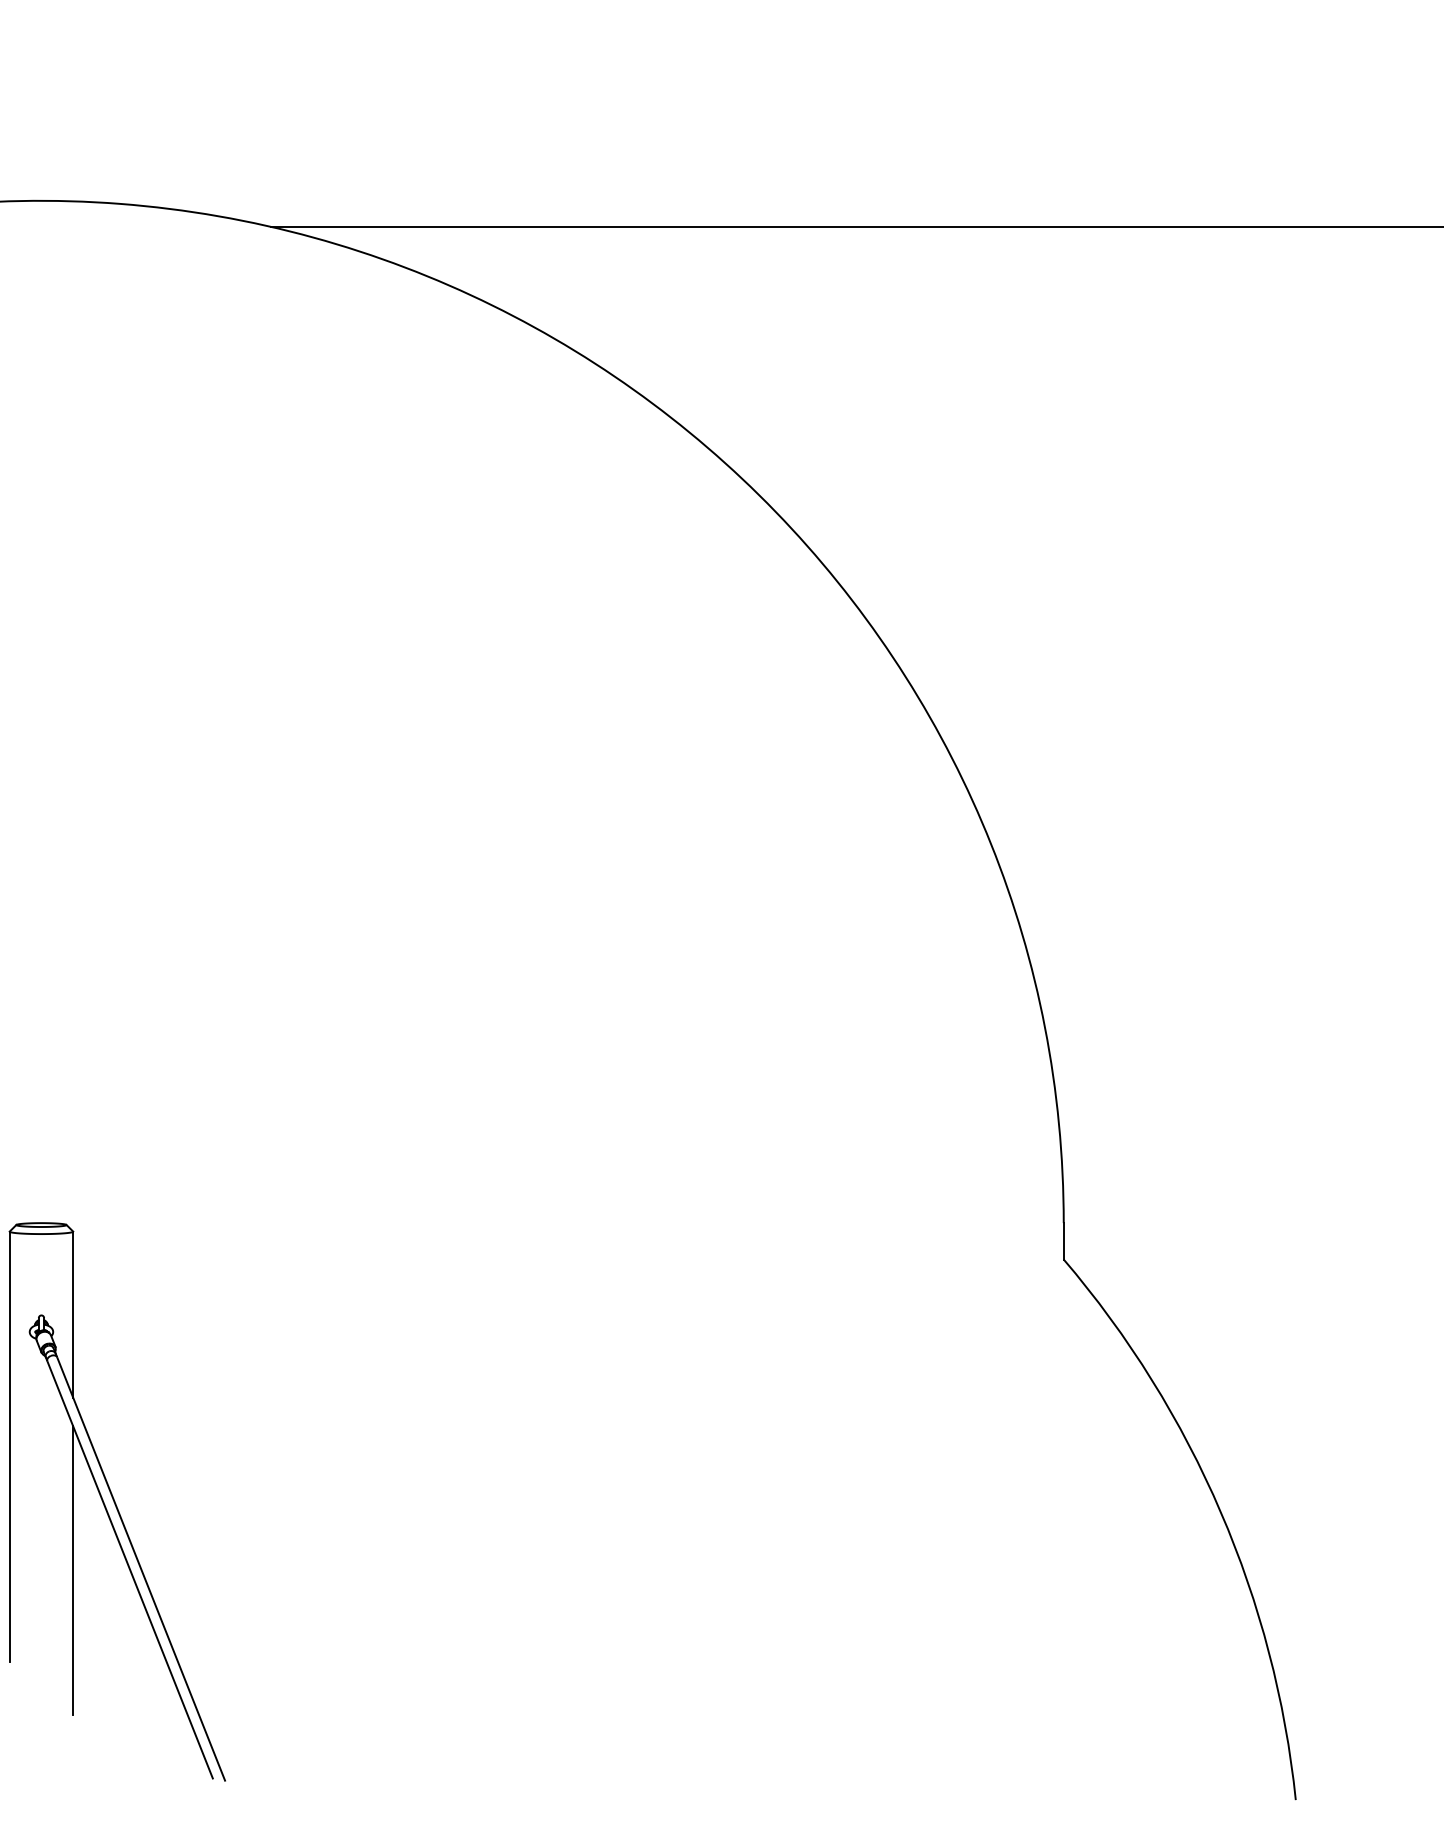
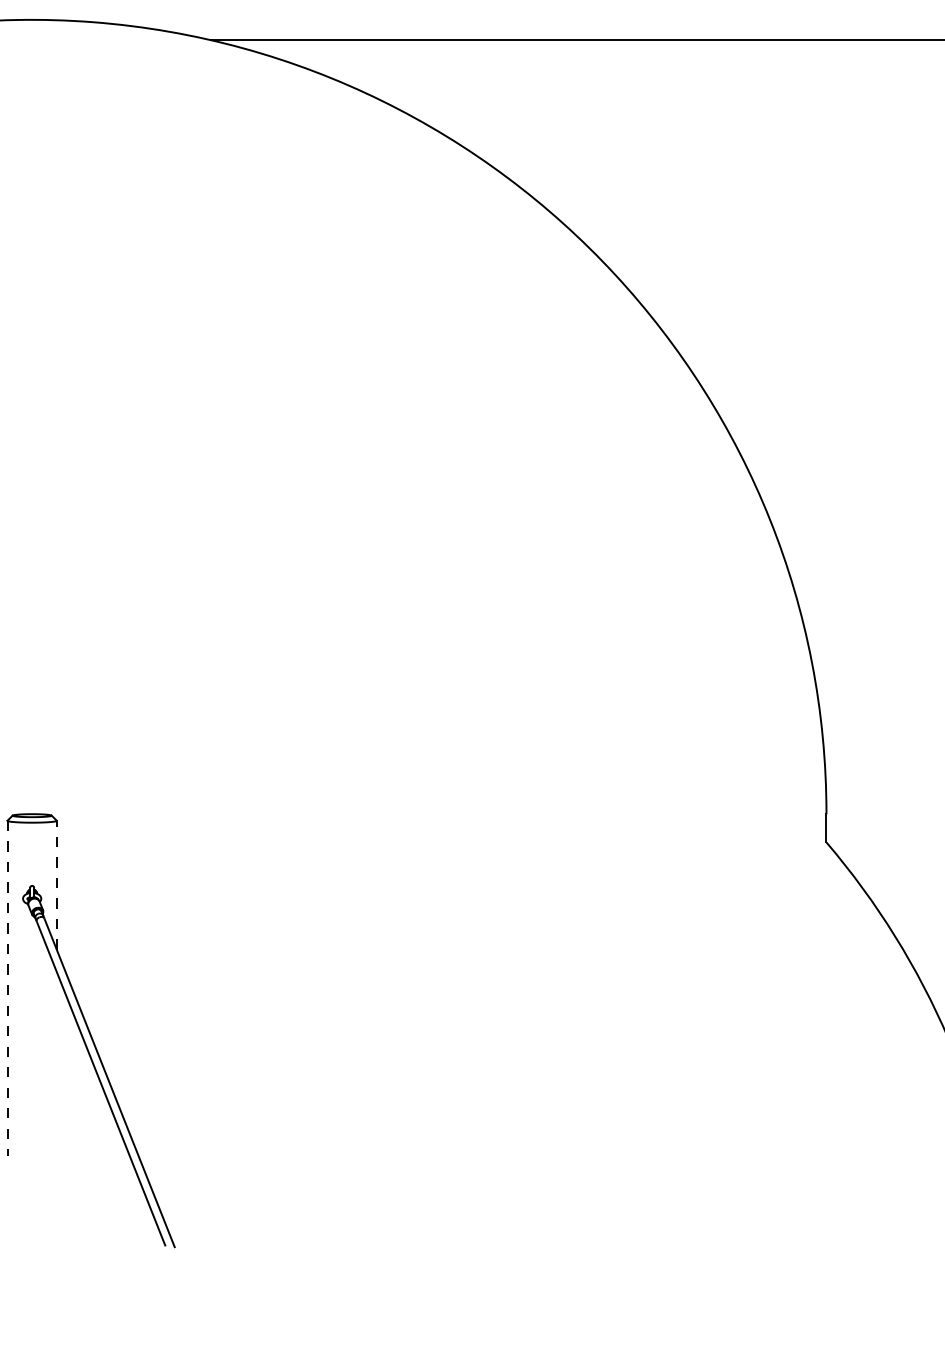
line: (73, 1314) -> (57, 885), solid -> dashed
line: (9, 1447) -> (7, 988), solid -> dashed
line: (73, 1570) -> (57, 1084), removed

